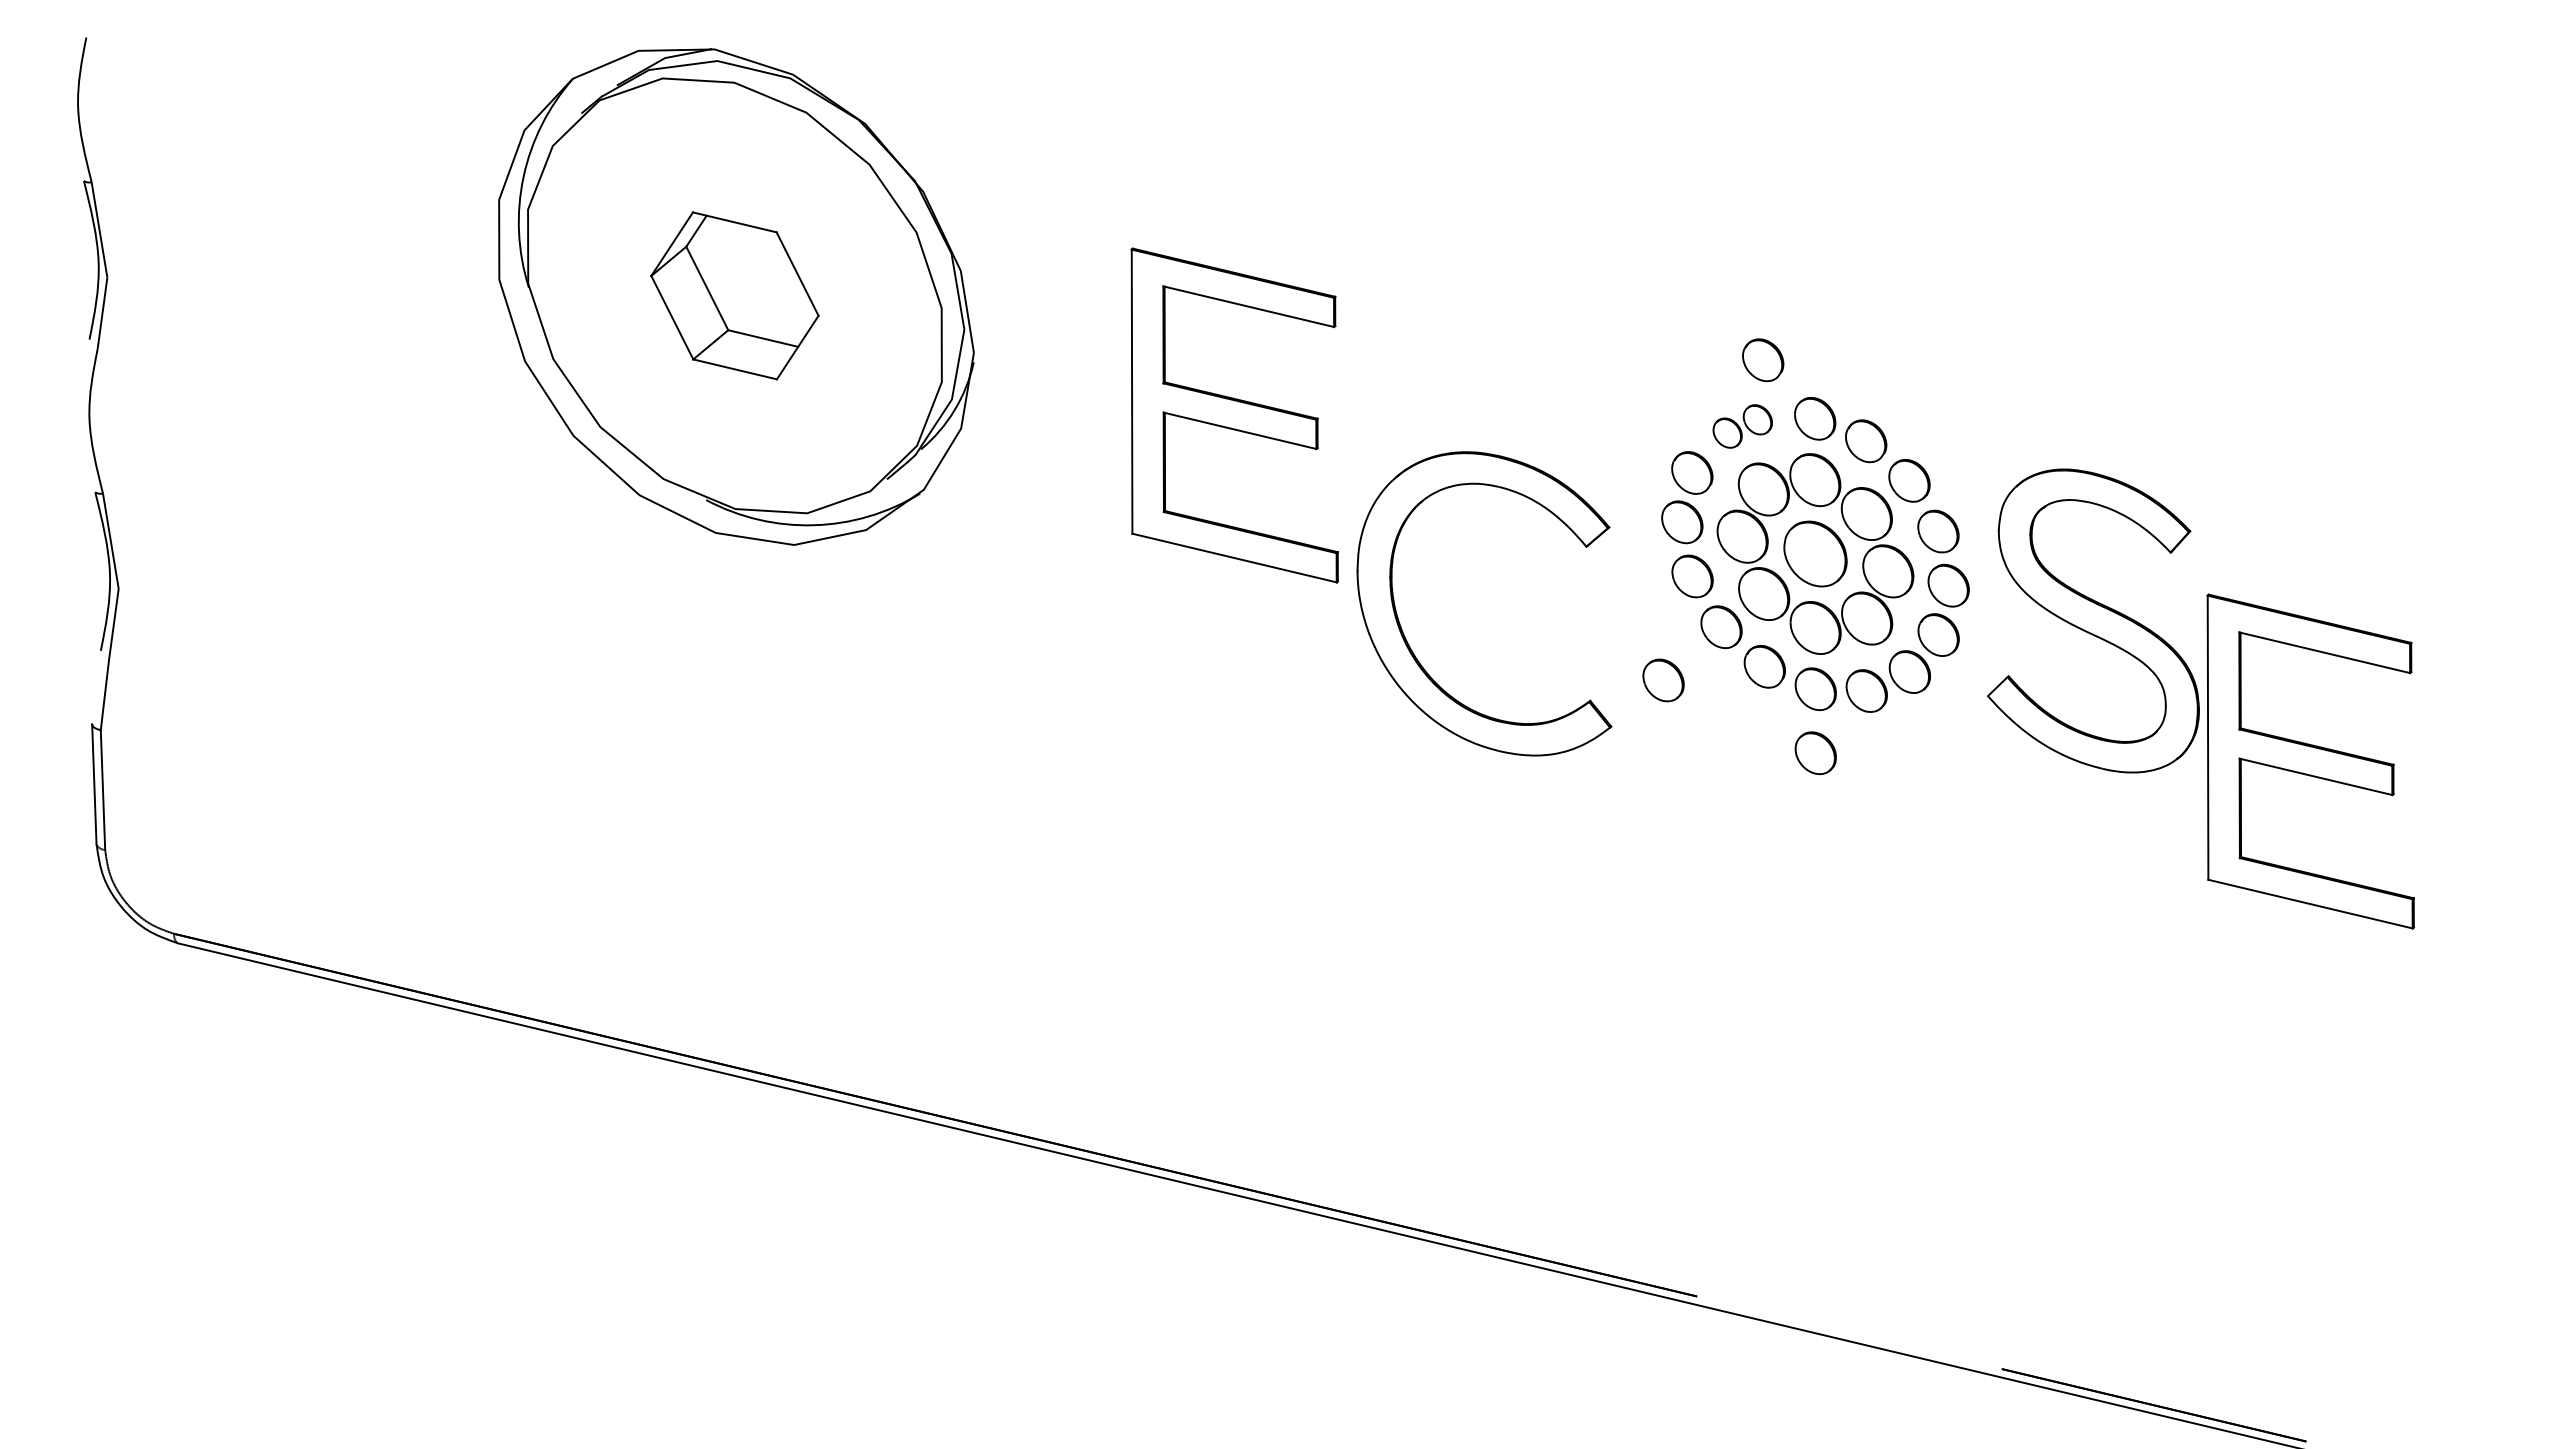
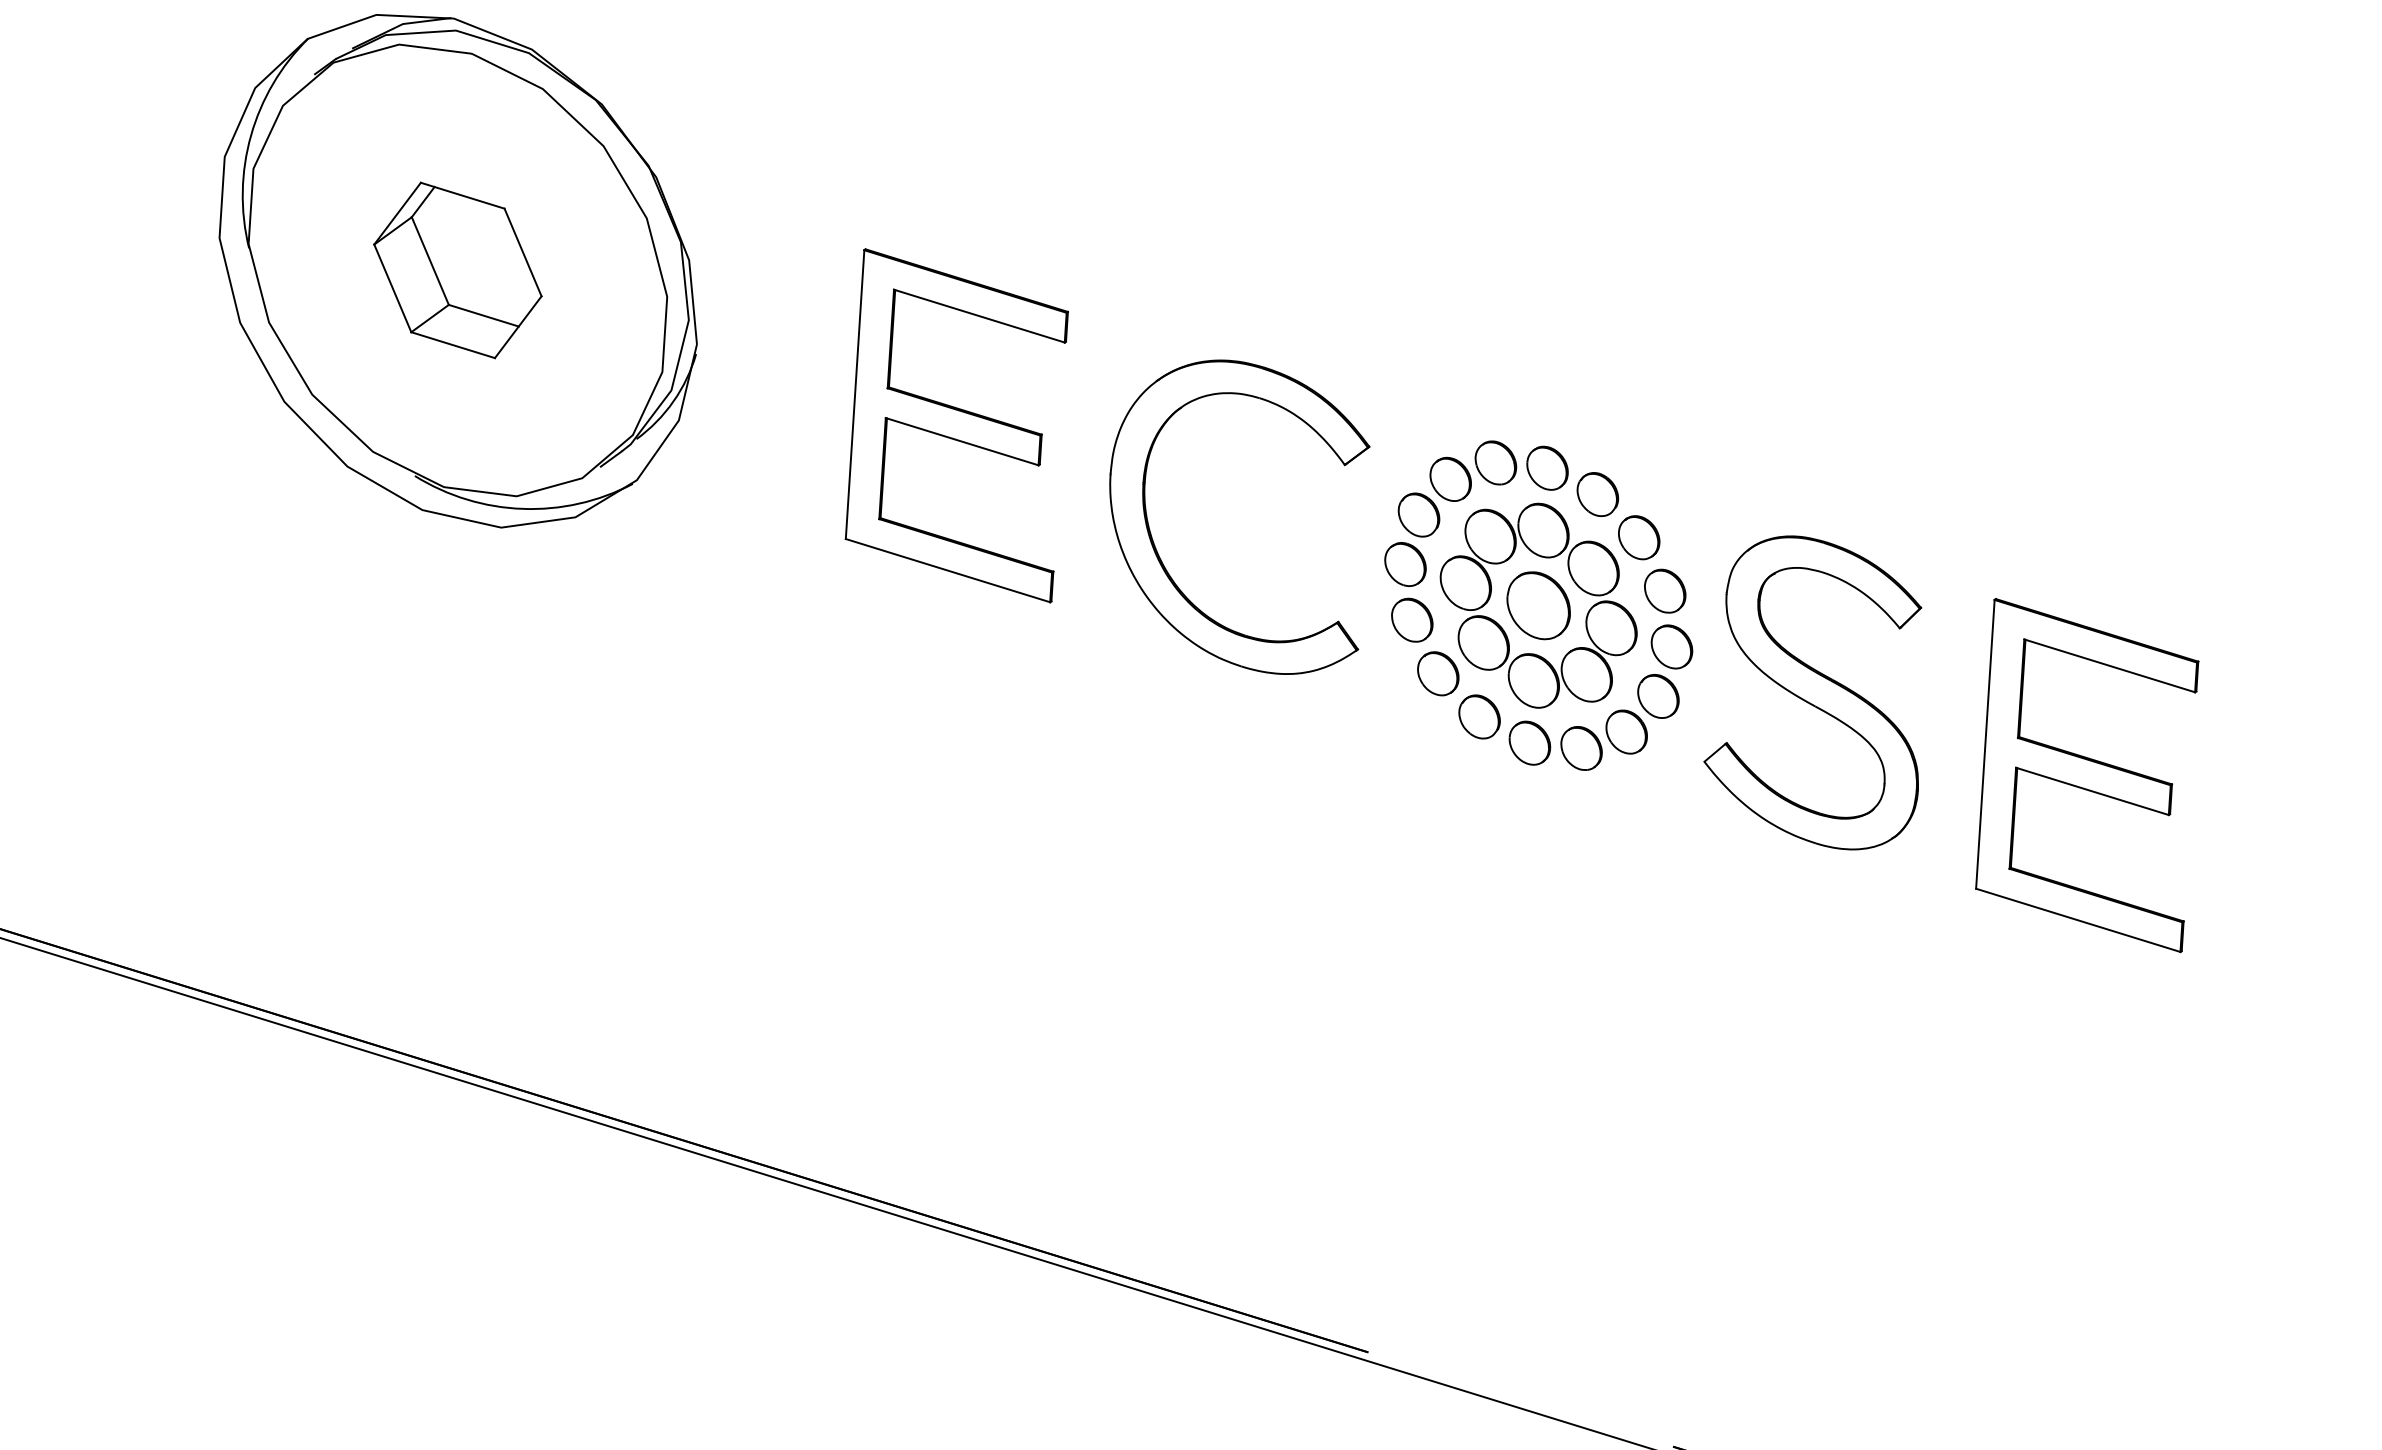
part: (1763, 360) -> (1498, 405), removed
part: (1742, 426) -> (1473, 471), size x1.43
part: (1408, 642) -> (1157, 550), moved
part: (1663, 680) -> (1375, 724), removed
part: (1815, 753) -> (1525, 808), removed
part: (2310, 761) -> (2087, 775), moved

